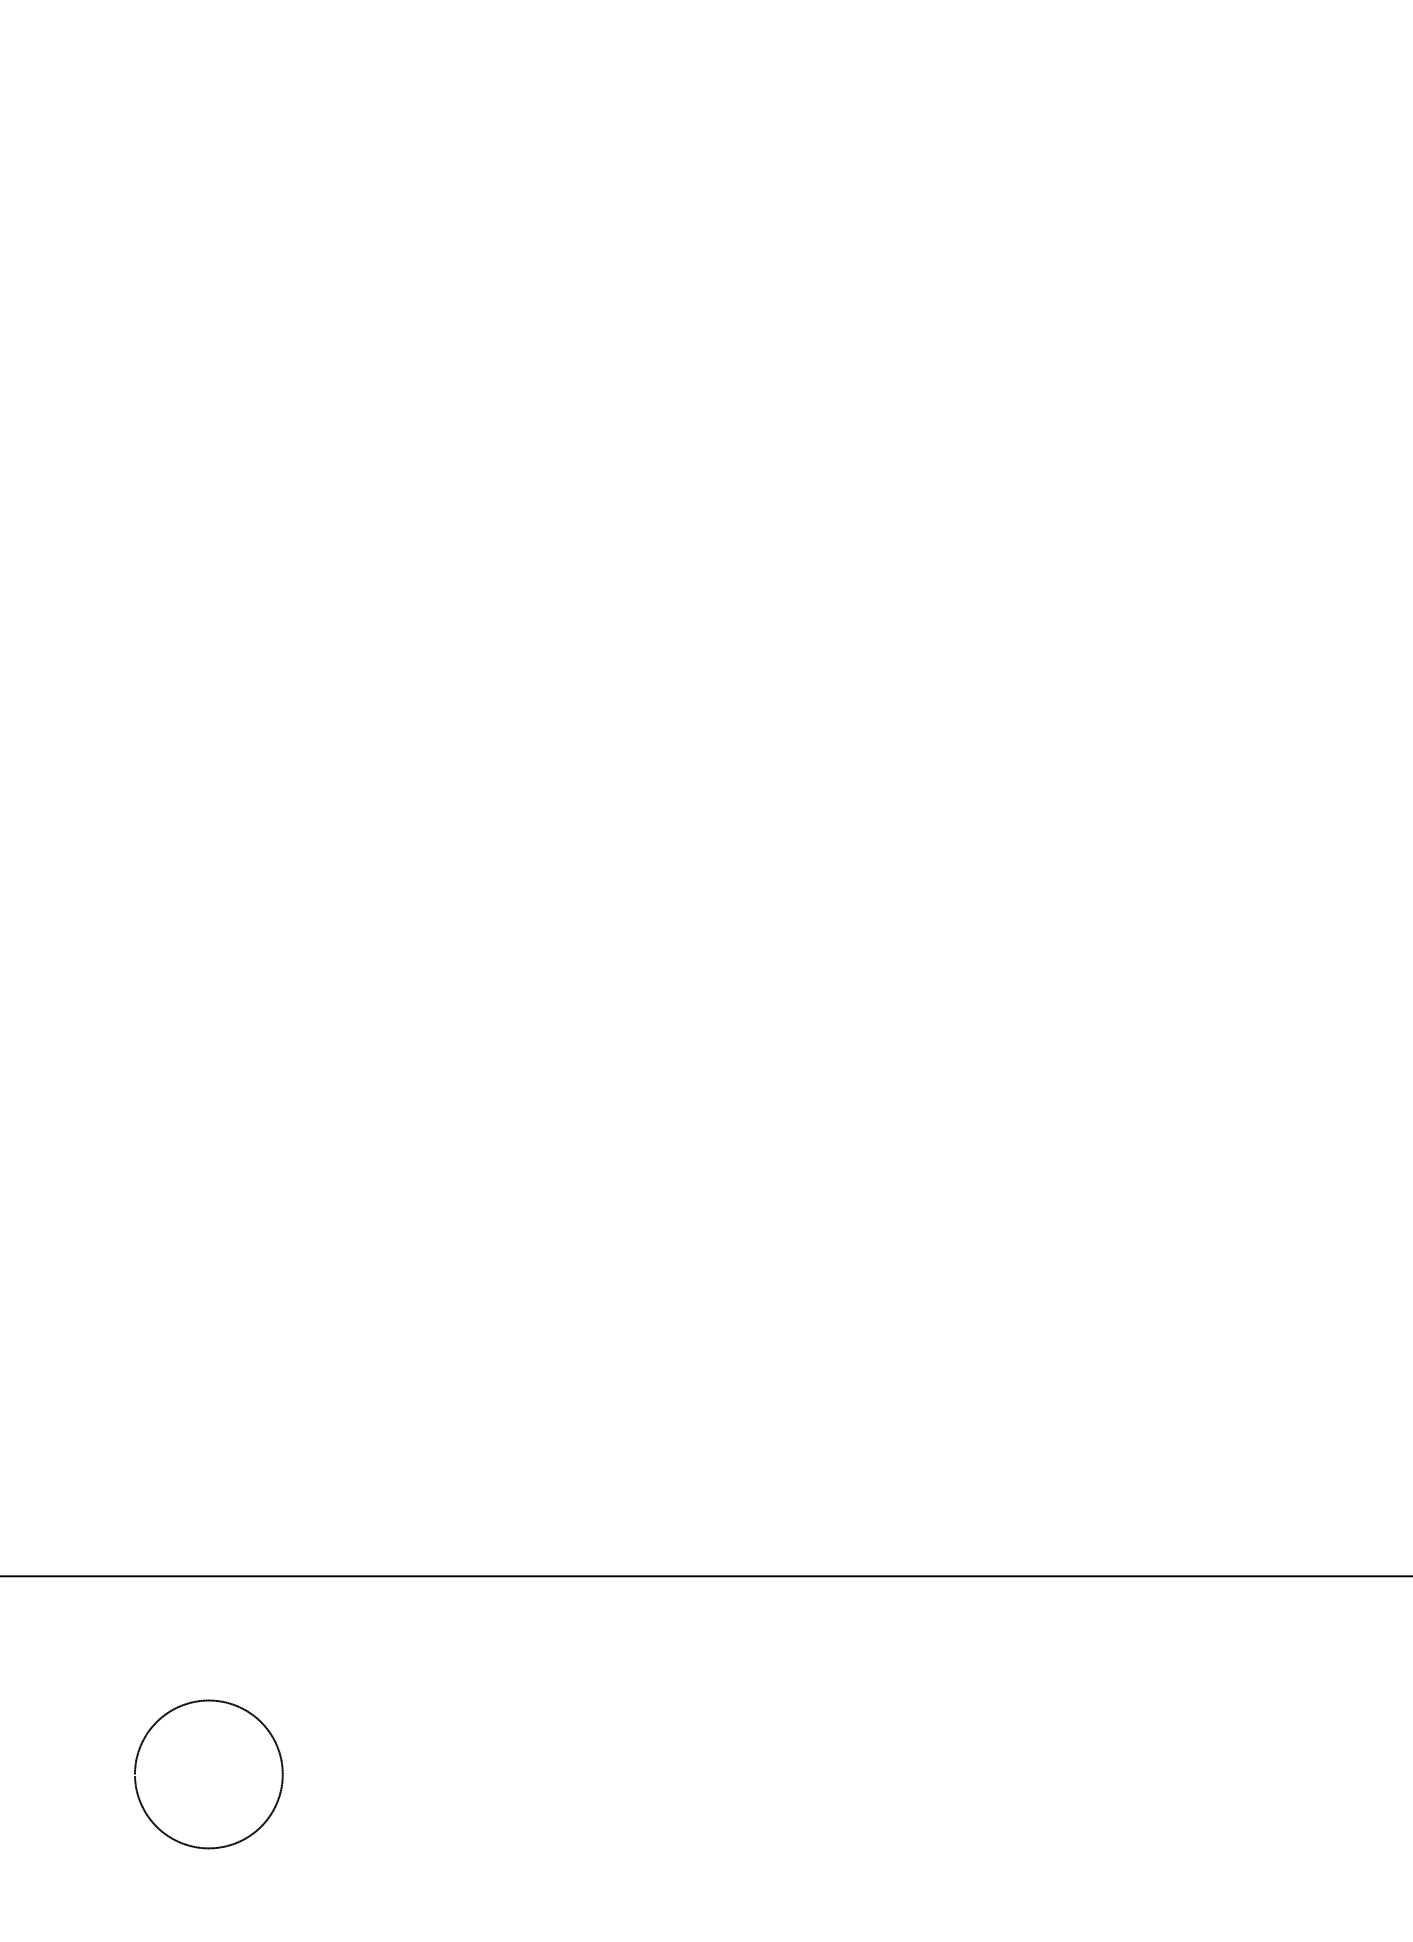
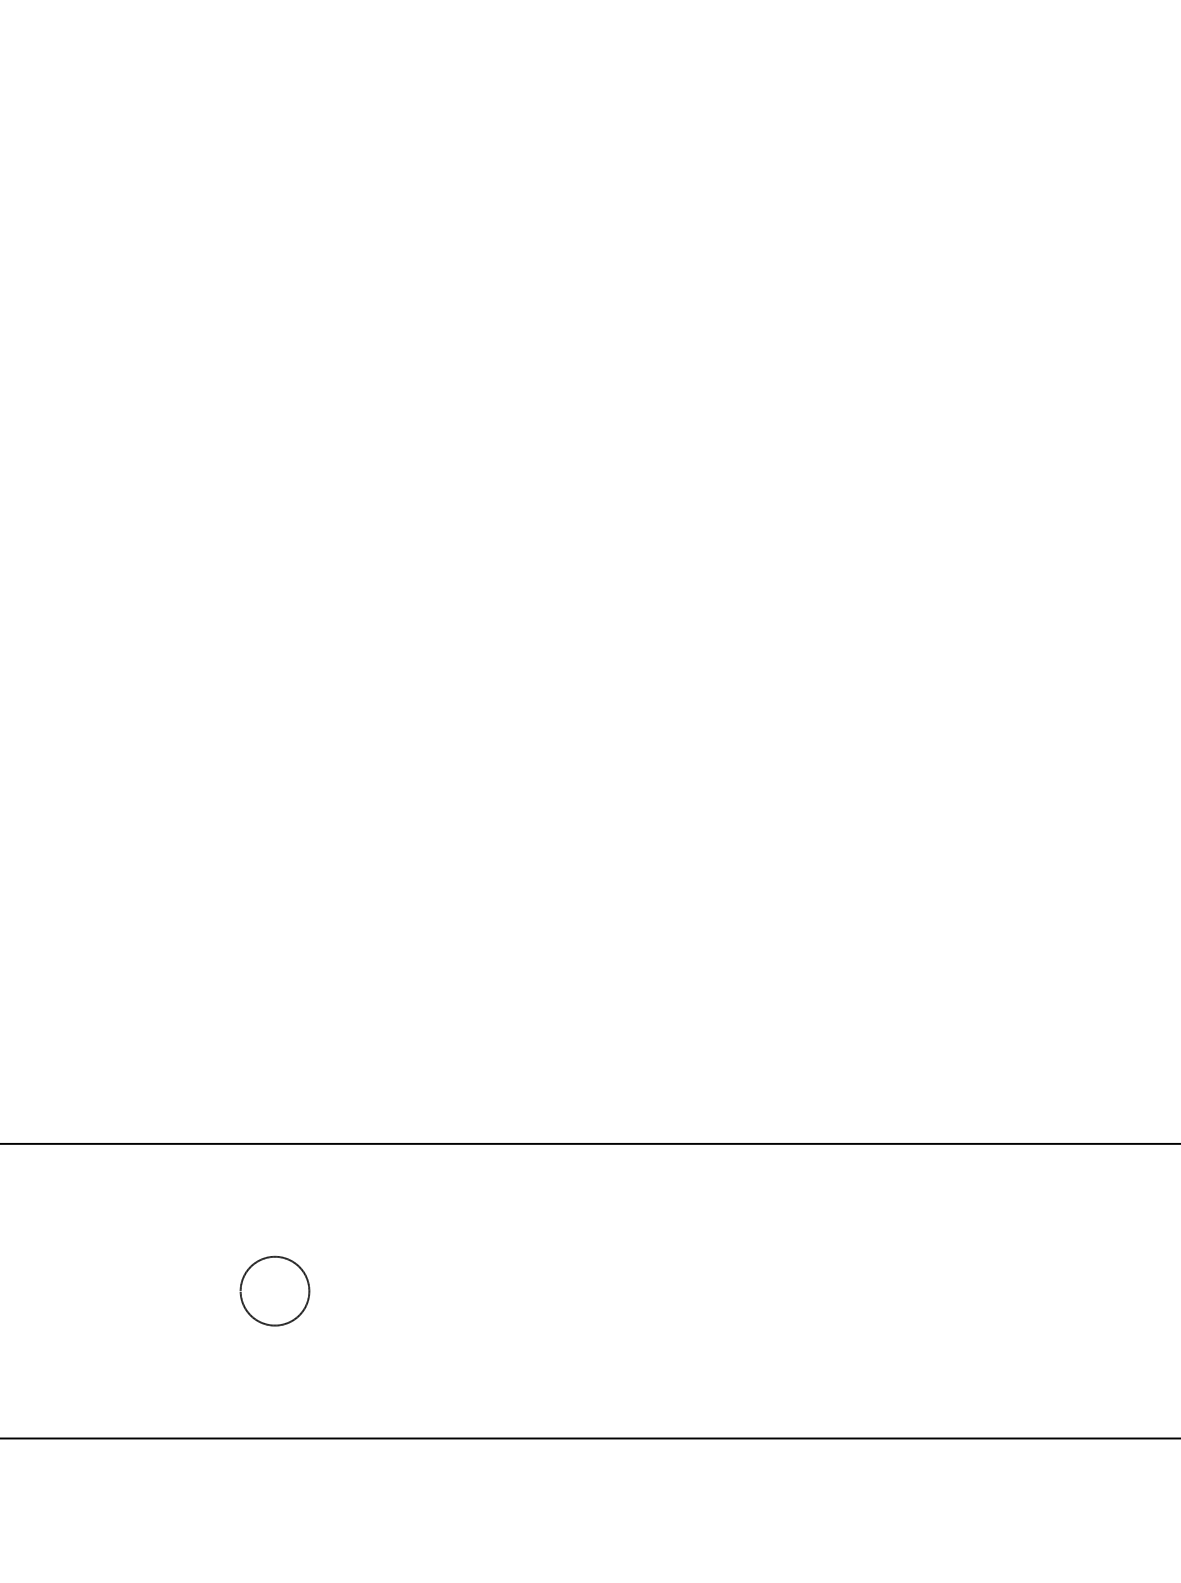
part: (208, 1773) -> (274, 1290), size x0.62

